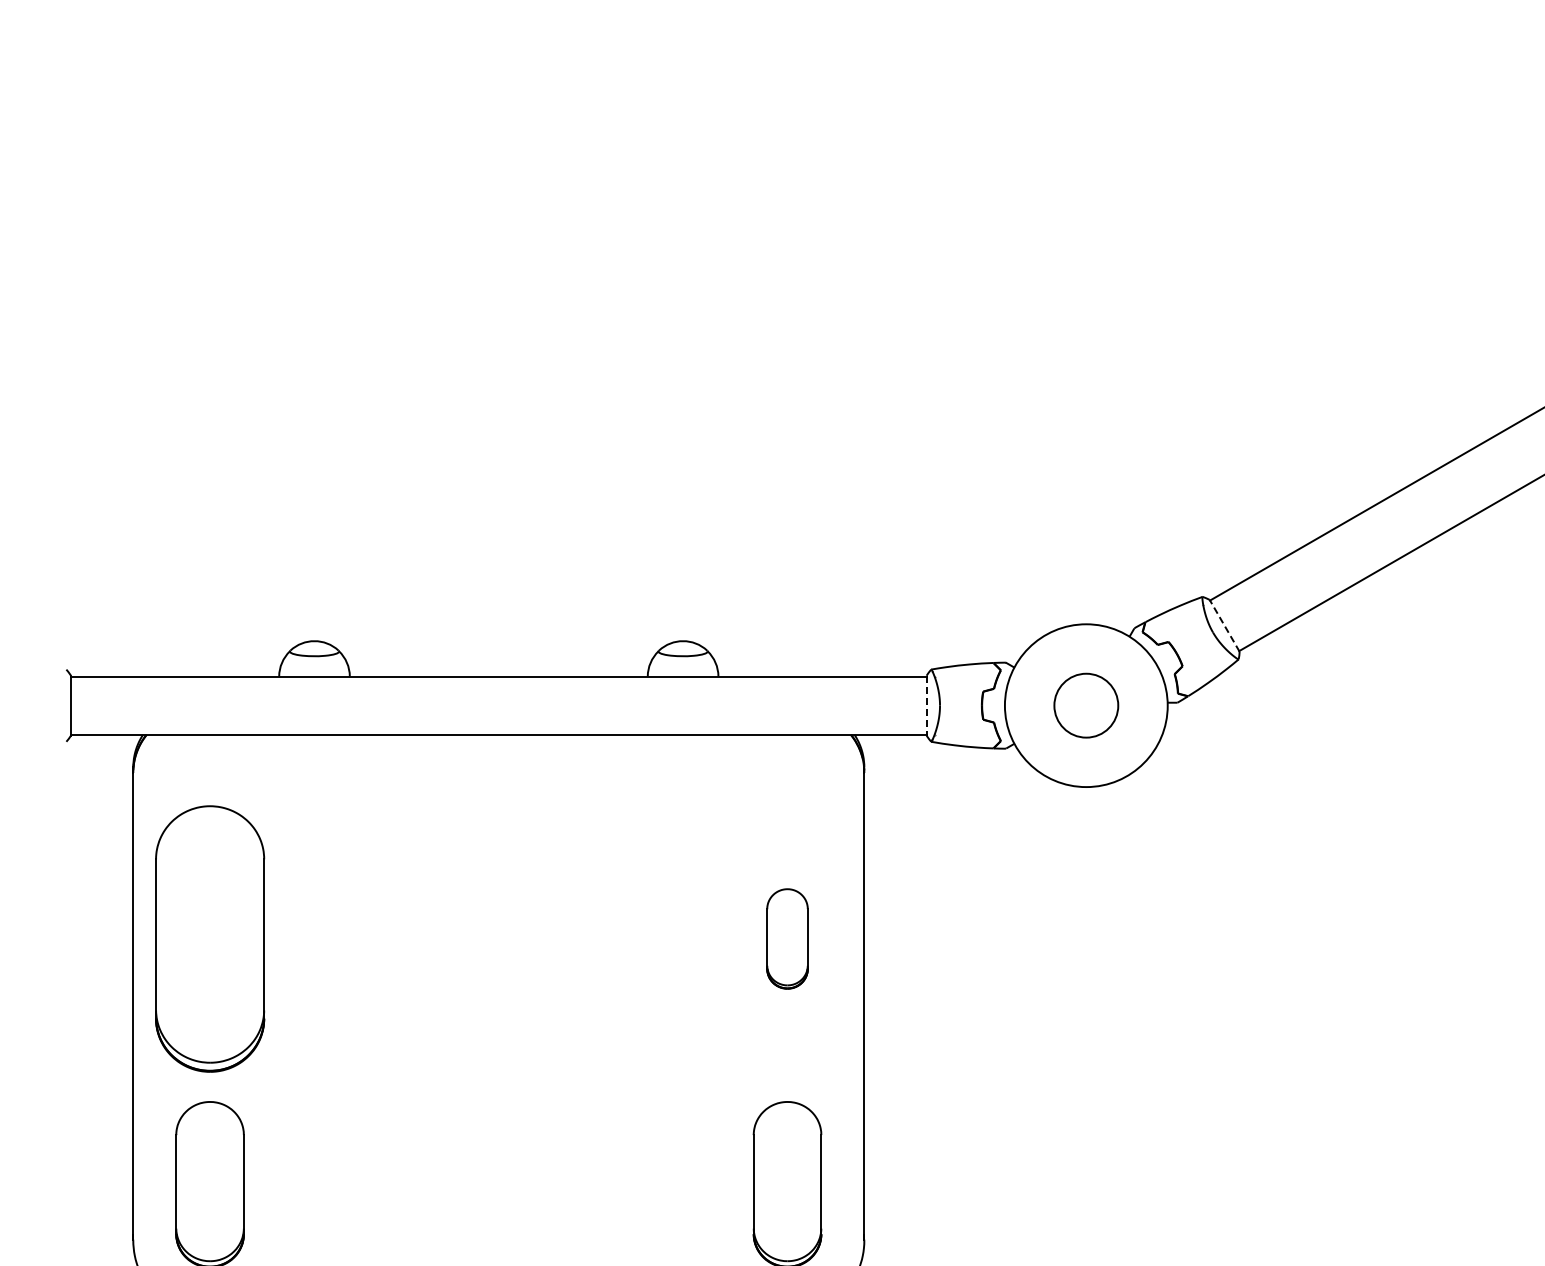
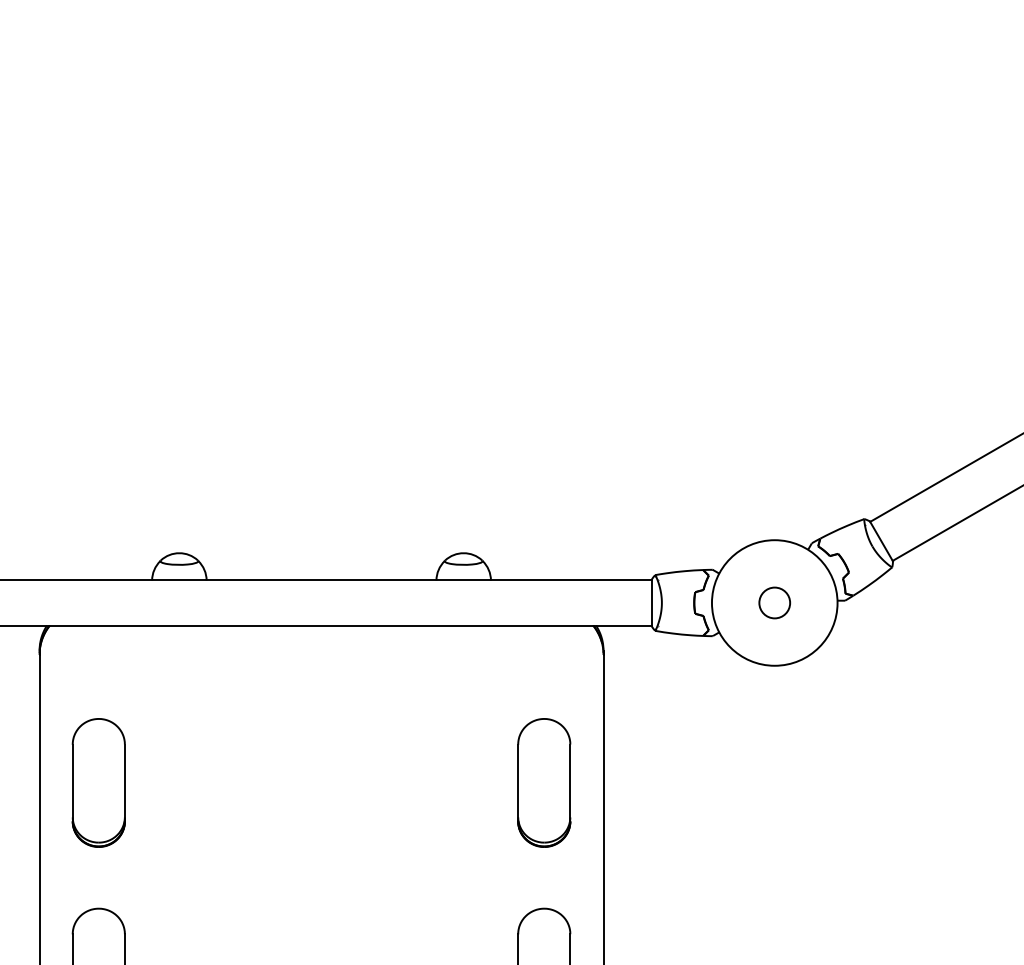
line: (1224, 625) -> (881, 541), dashed -> solid
line: (926, 705) -> (651, 602), dashed -> solid
circle: (1086, 705) -> (774, 602), size x0.62
part: (209, 938) -> (98, 782), size x0.62
part: (787, 938) -> (544, 782), size x1.67

